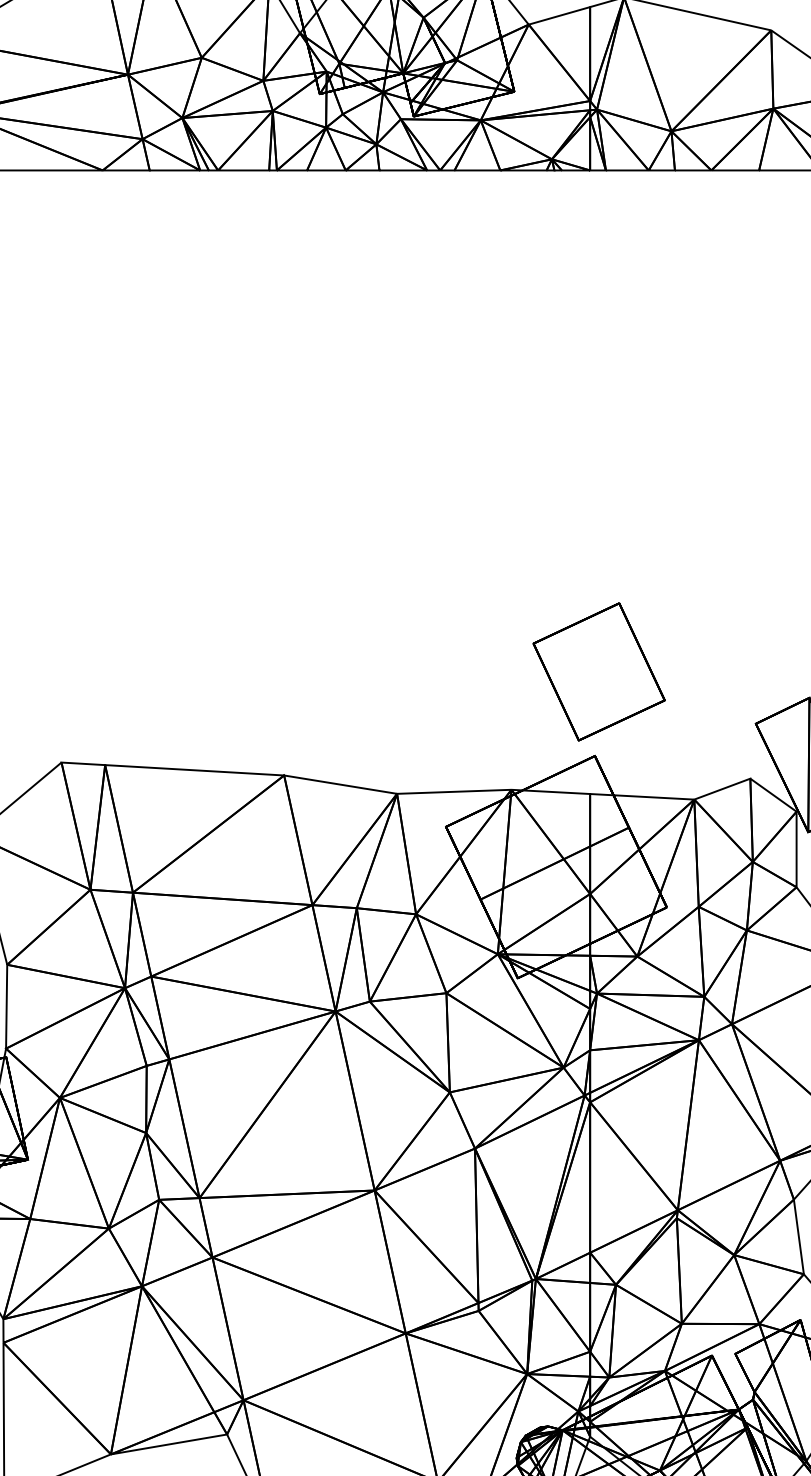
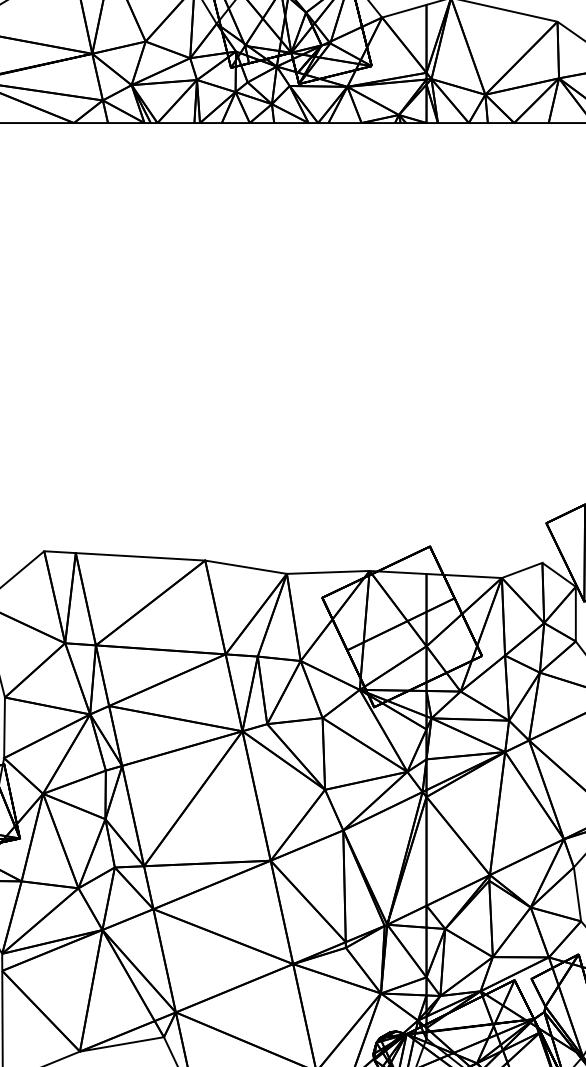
part: (598, 671) -> (432, 485), removed

